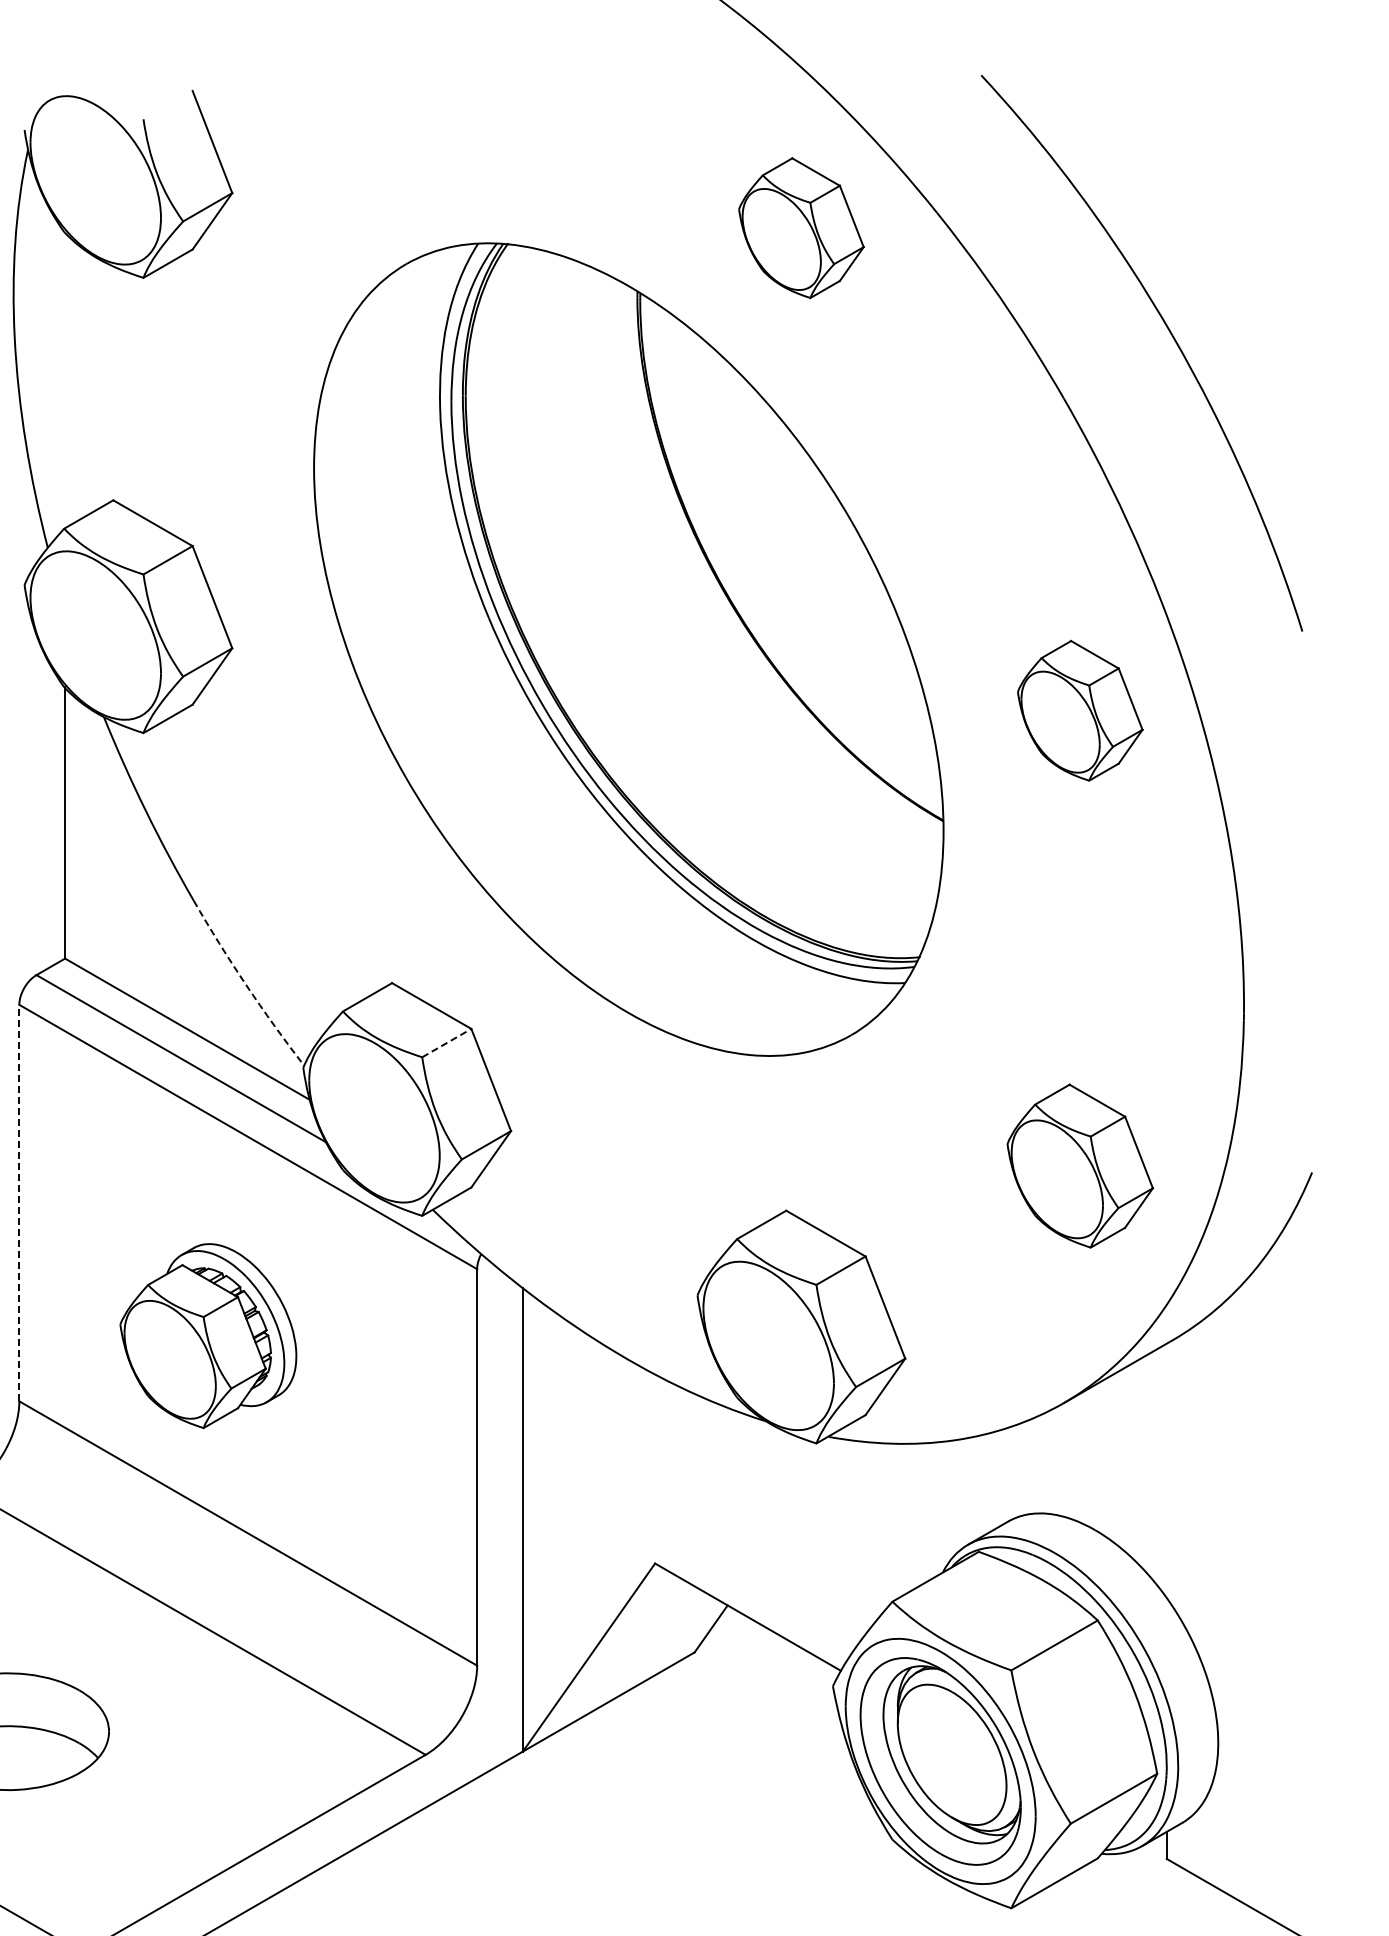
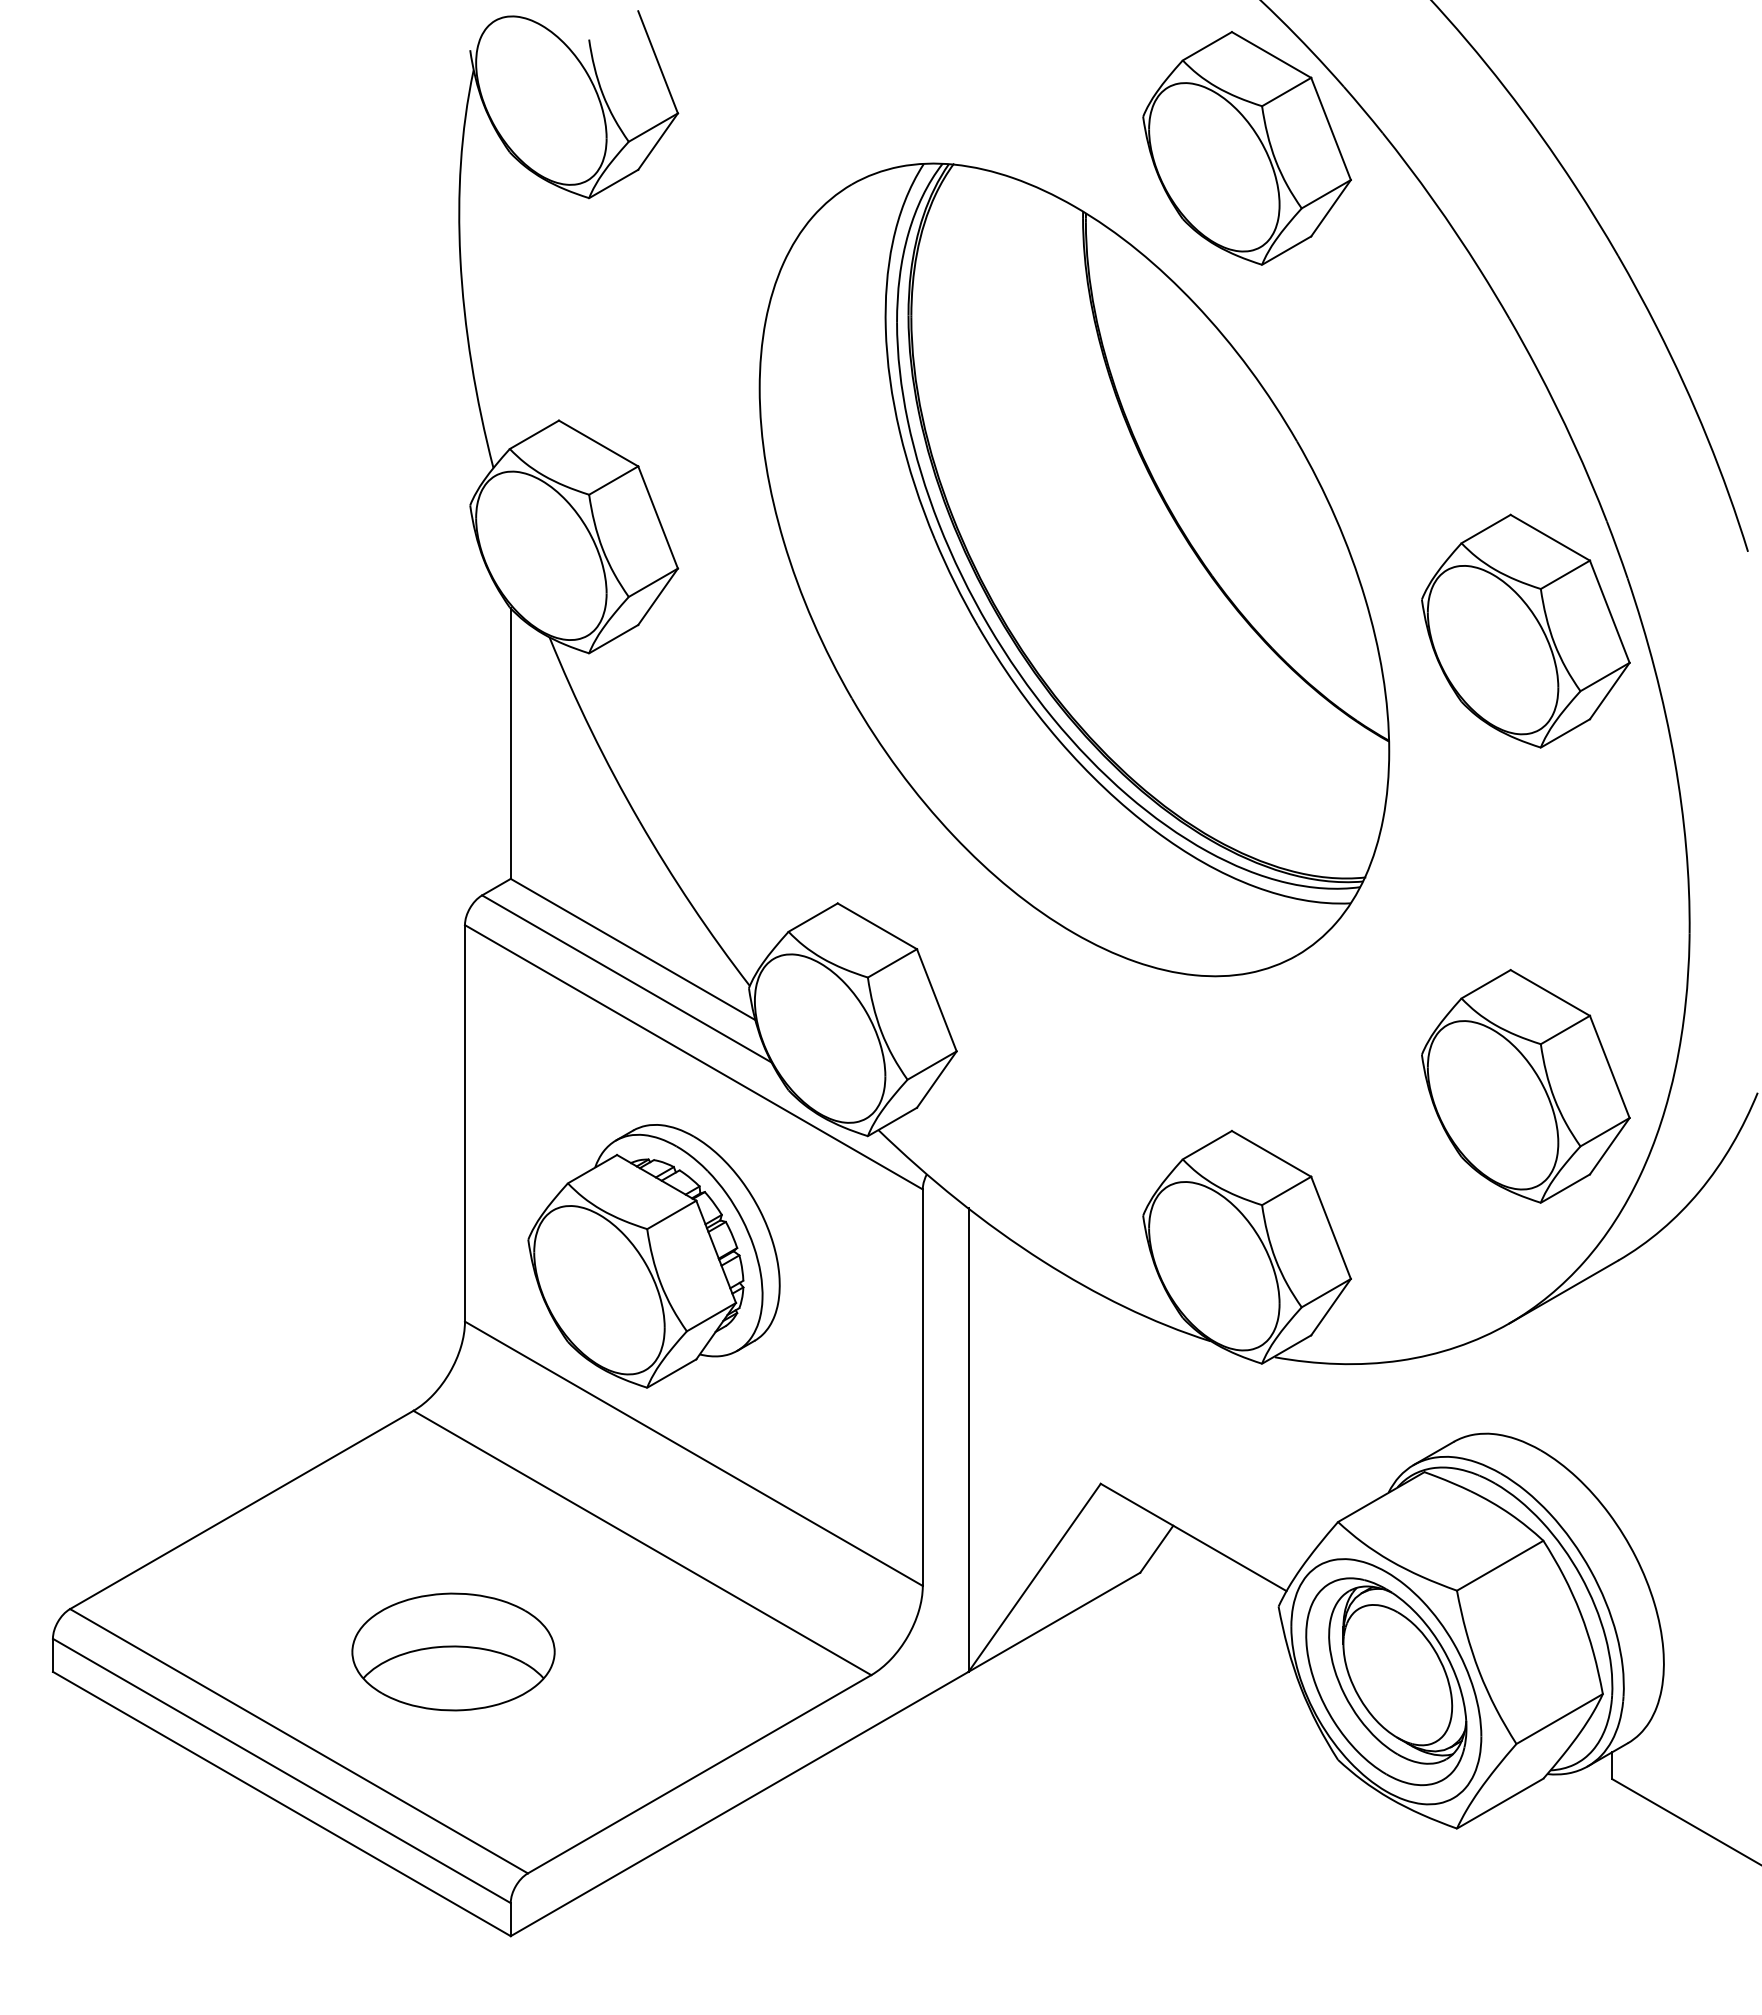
part: (800, 228) -> (1246, 148), size x1.67
part: (1079, 710) -> (1525, 630), size x1.67
arc: (245, 985) -> (691, 905), dashed -> solid
line: (446, 1043) -> (892, 963), dashed -> solid
part: (1079, 1166) -> (1525, 1086), size x1.43
line: (18, 1202) -> (464, 1122), dashed -> solid
part: (207, 1336) -> (653, 1256), size x1.43

